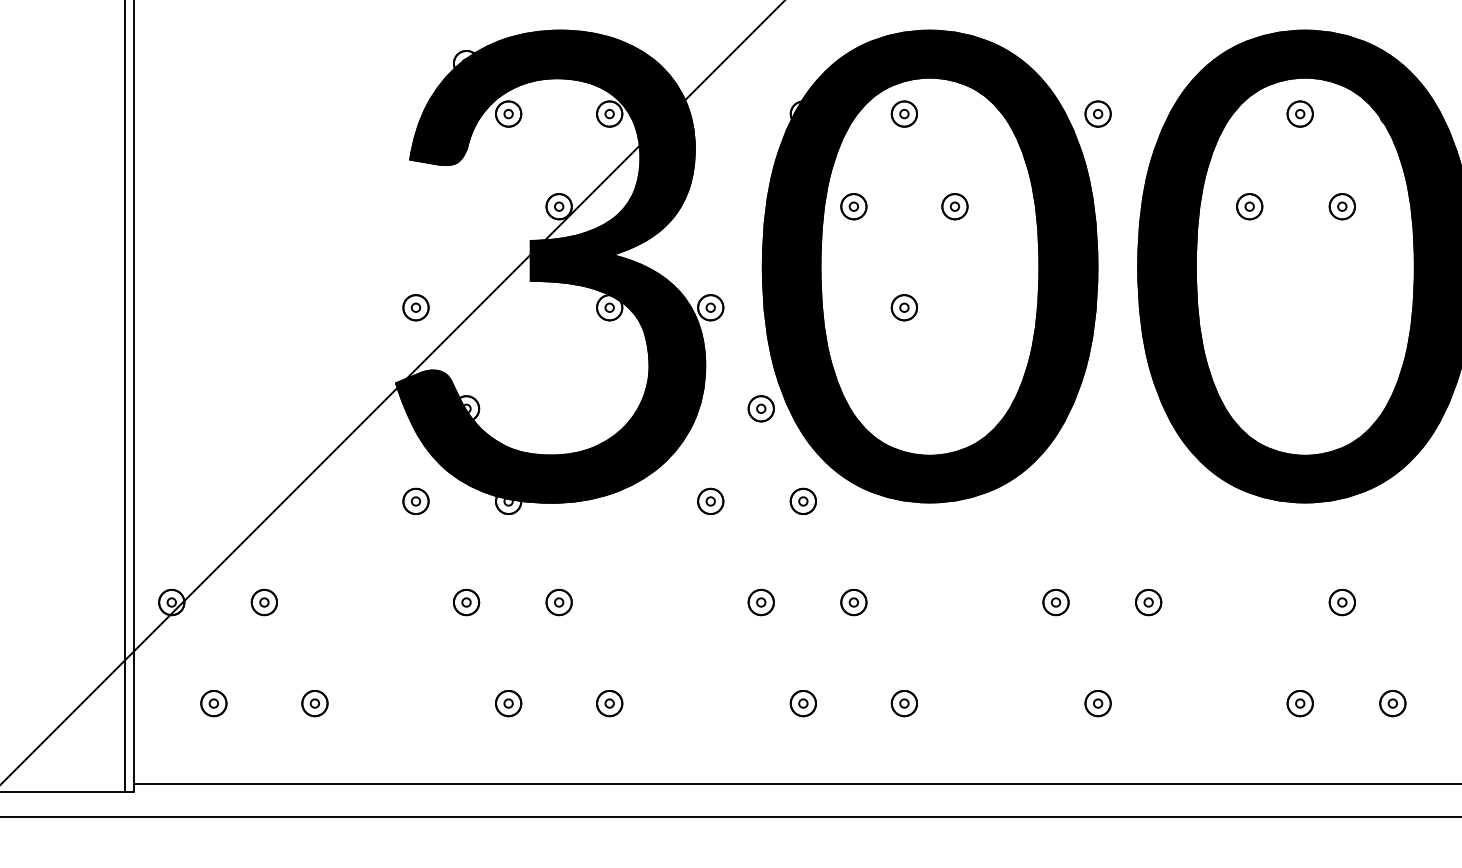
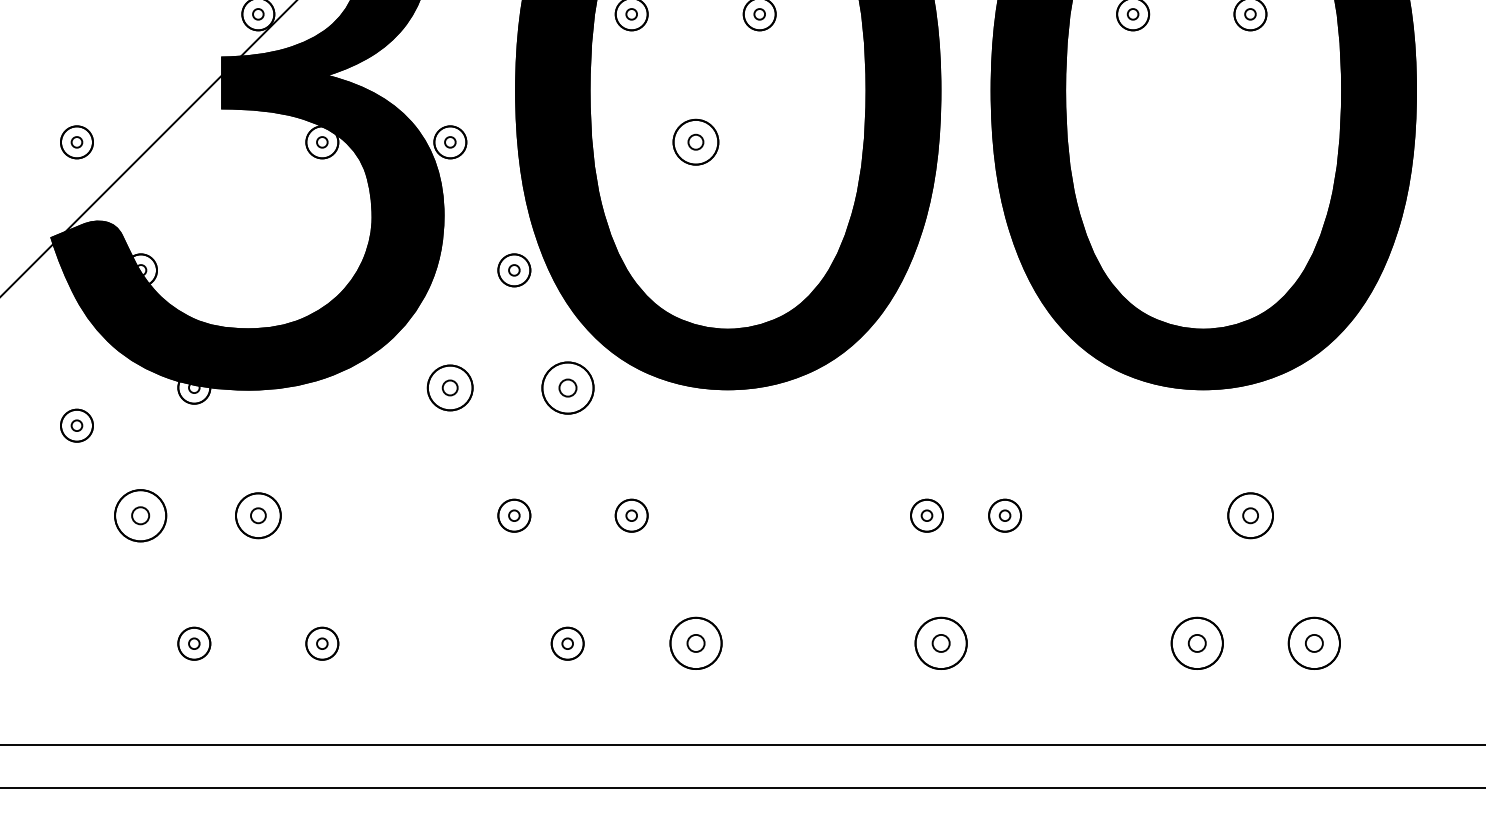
part: (903, 307) -> (694, 142), size x1.4
part: (415, 500) -> (76, 424), moved
part: (710, 500) -> (450, 386), size x1.4
part: (802, 500) -> (566, 386), size x1.6
part: (466, 602) -> (140, 515), size x1.6
part: (558, 602) -> (257, 515), size x1.4
part: (1055, 602) -> (926, 515), moved
part: (1341, 602) -> (1249, 515), size x1.4
part: (903, 703) -> (694, 643), size x1.6
part: (1097, 703) -> (940, 643), size x1.6
part: (1299, 703) -> (1196, 643), size x1.6
part: (1392, 703) -> (1313, 643), size x1.6

